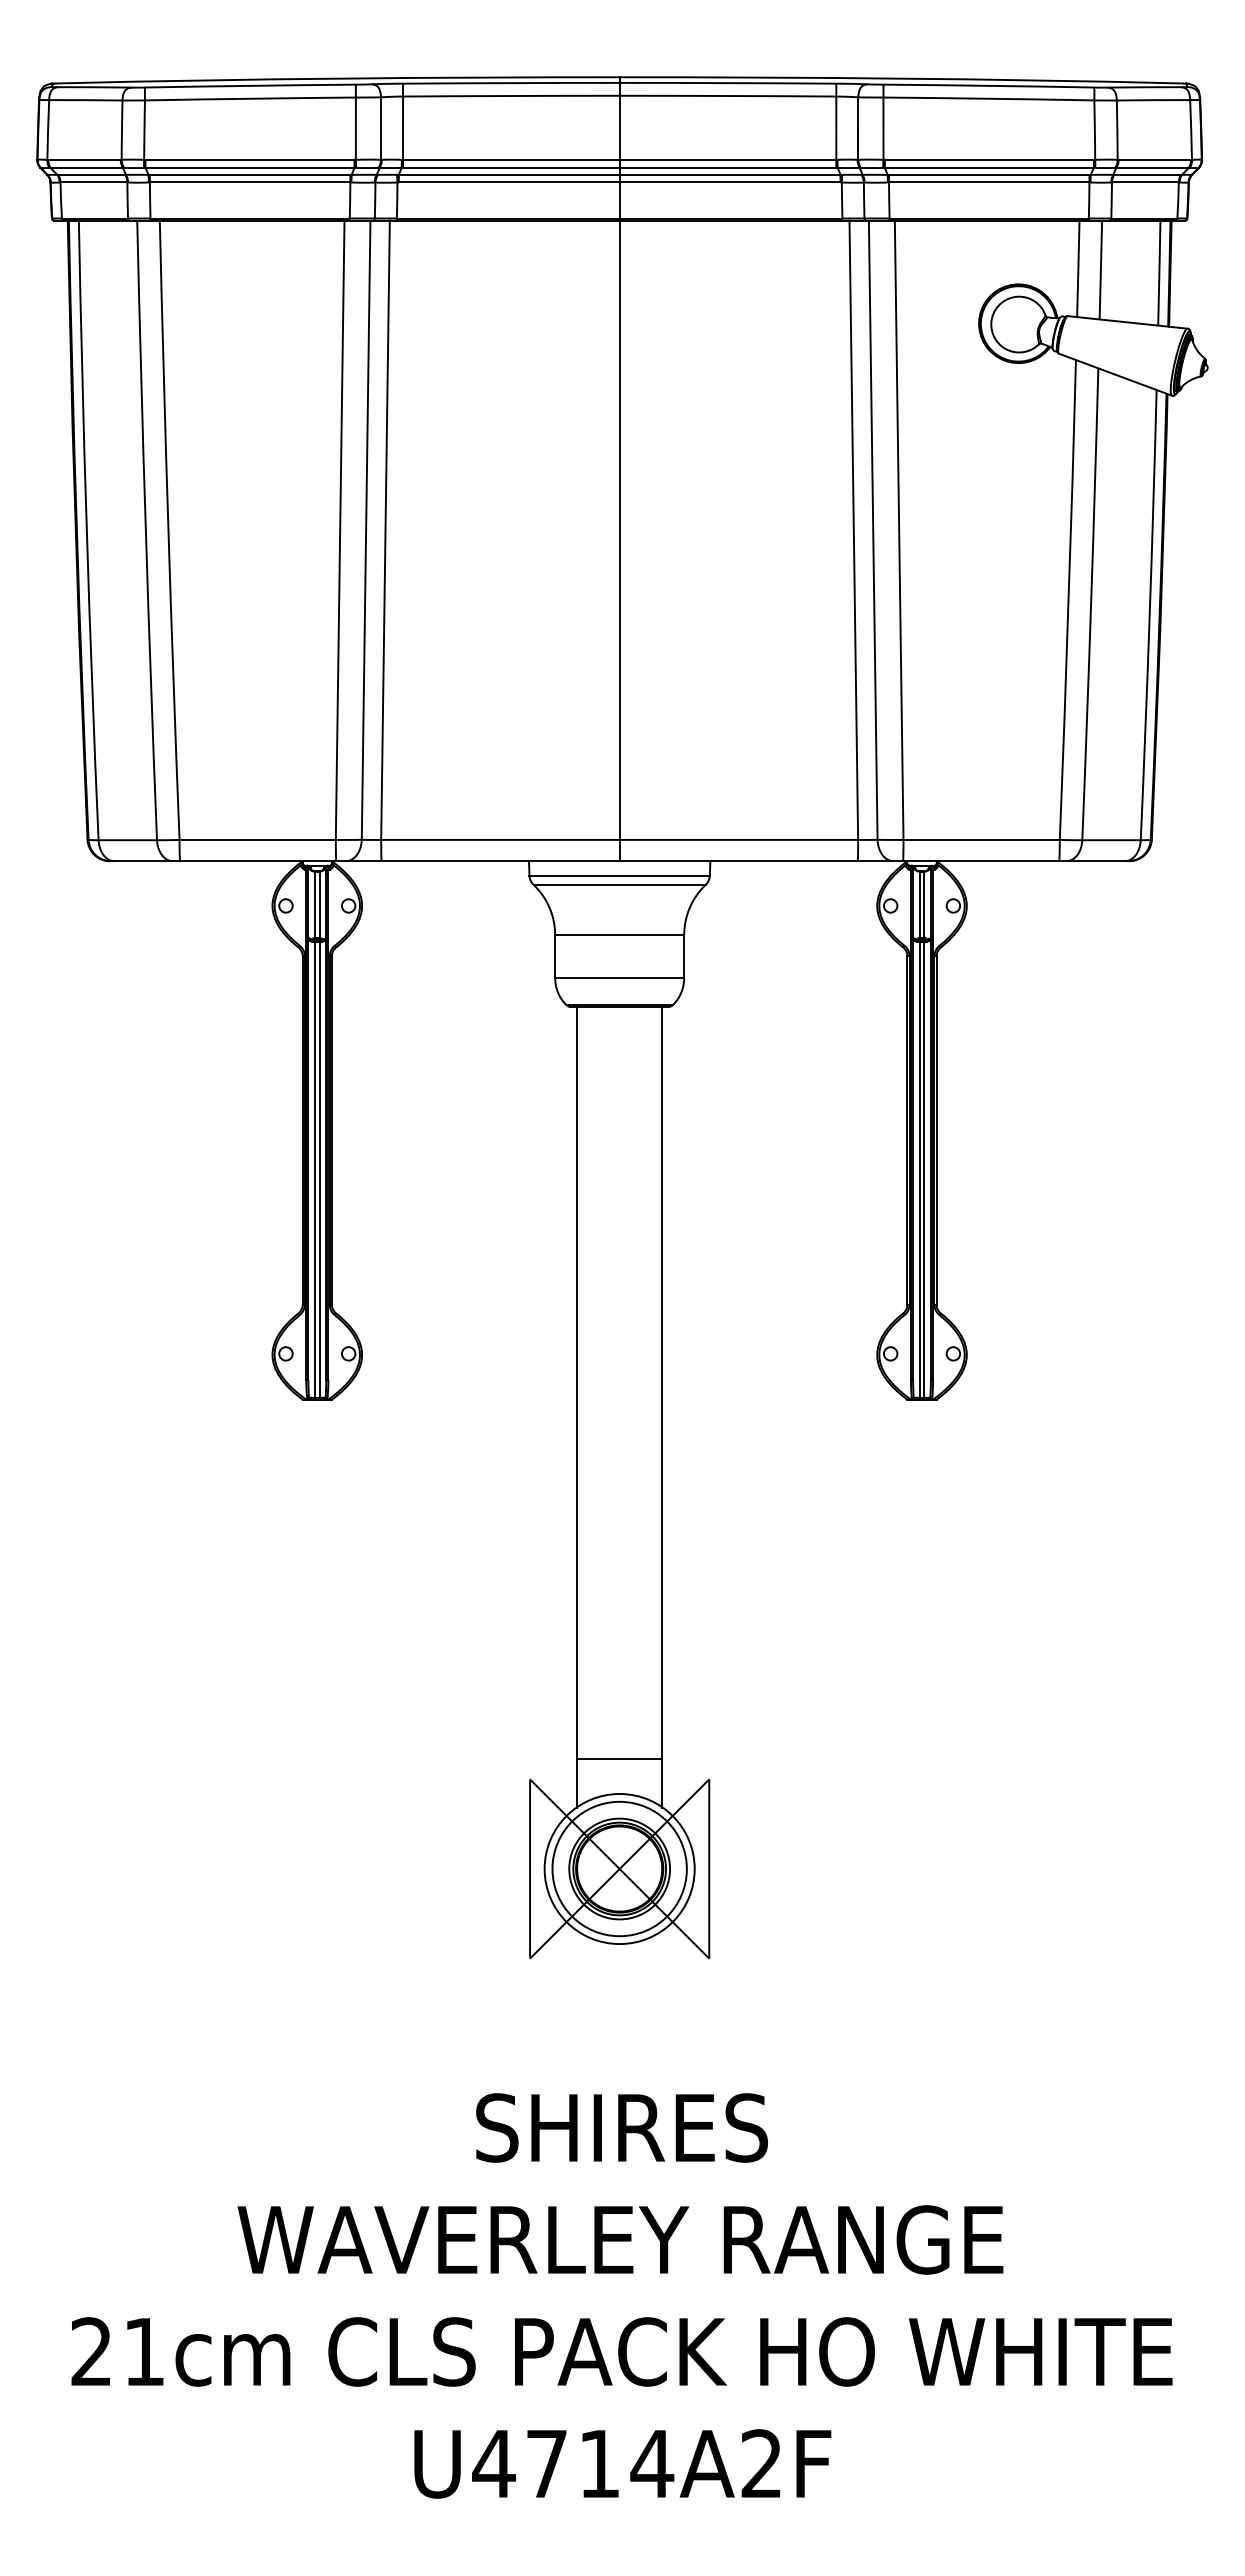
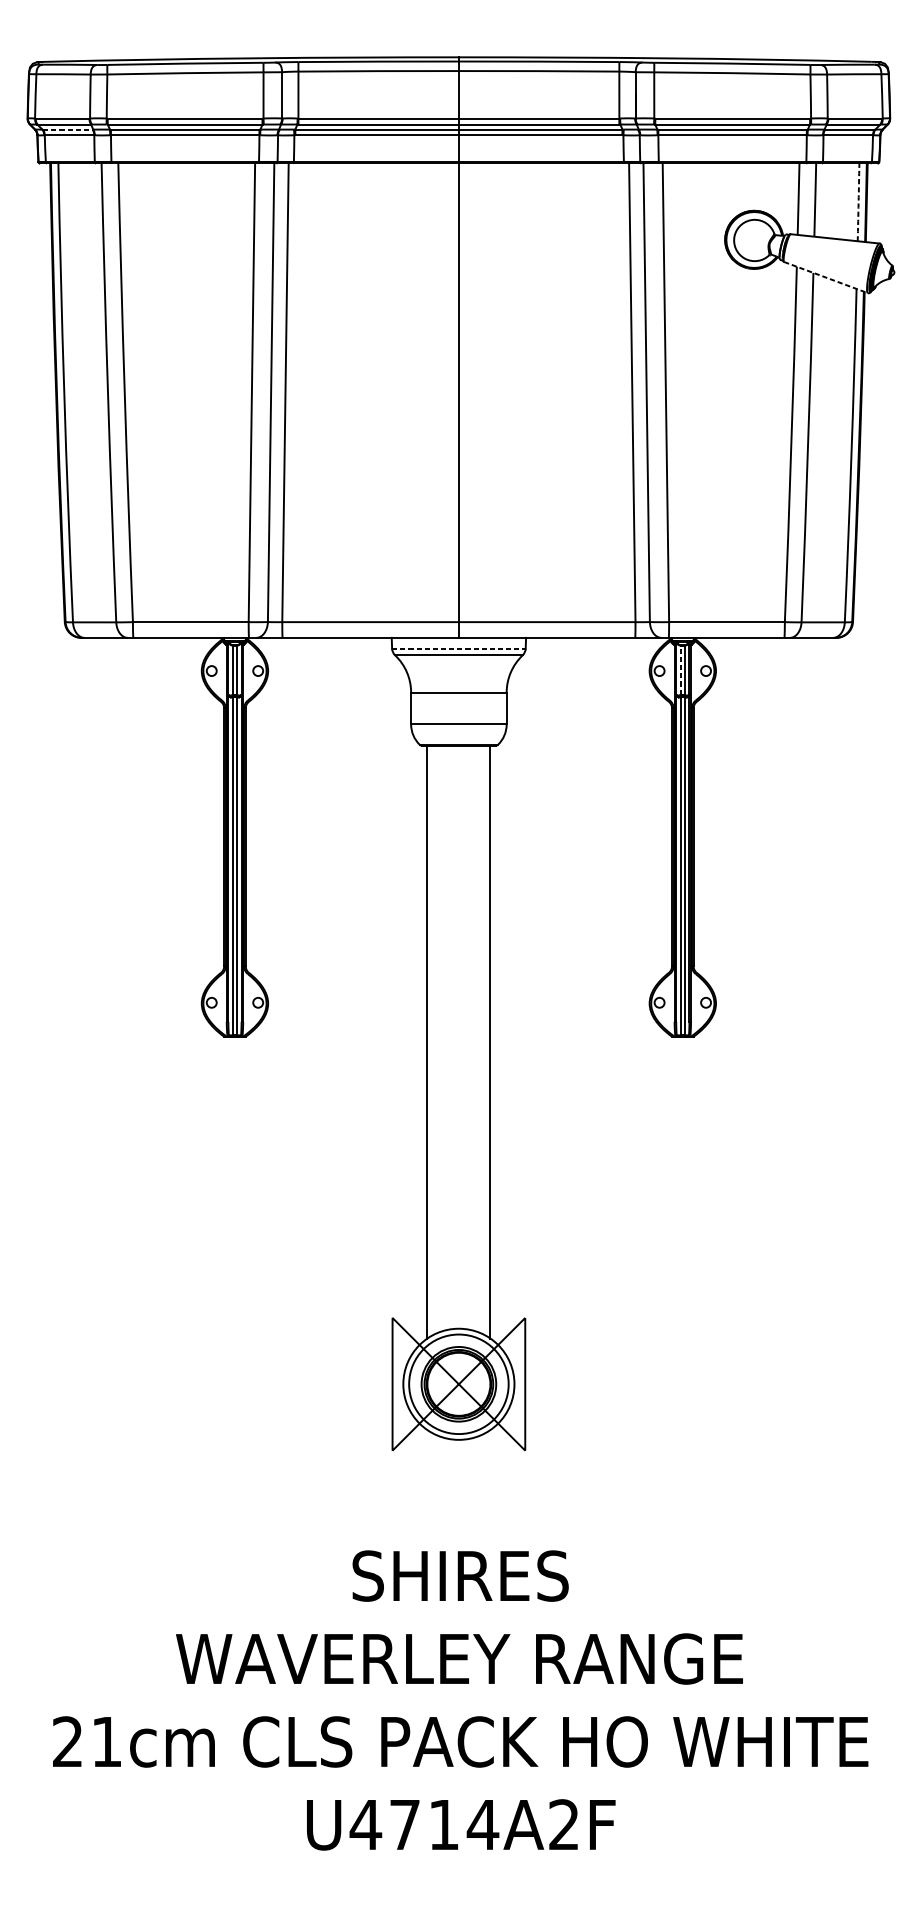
line: (92, 174) -> (68, 129), solid -> dashed
arc: (1159, 273) -> (858, 202), solid -> dashed
line: (1115, 374) -> (826, 277), solid -> dashed
line: (620, 875) -> (459, 648), solid -> dashed
line: (919, 904) -> (680, 669), solid -> dashed
line: (619, 1759) -> (458, 1303), removed

